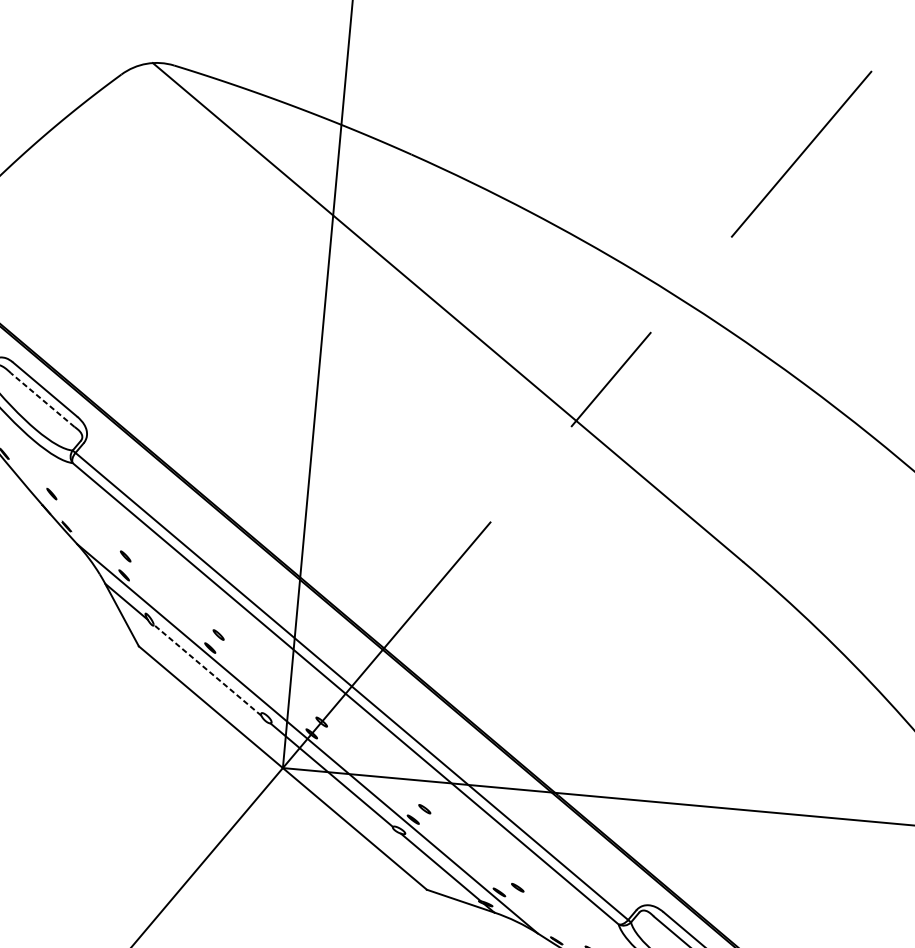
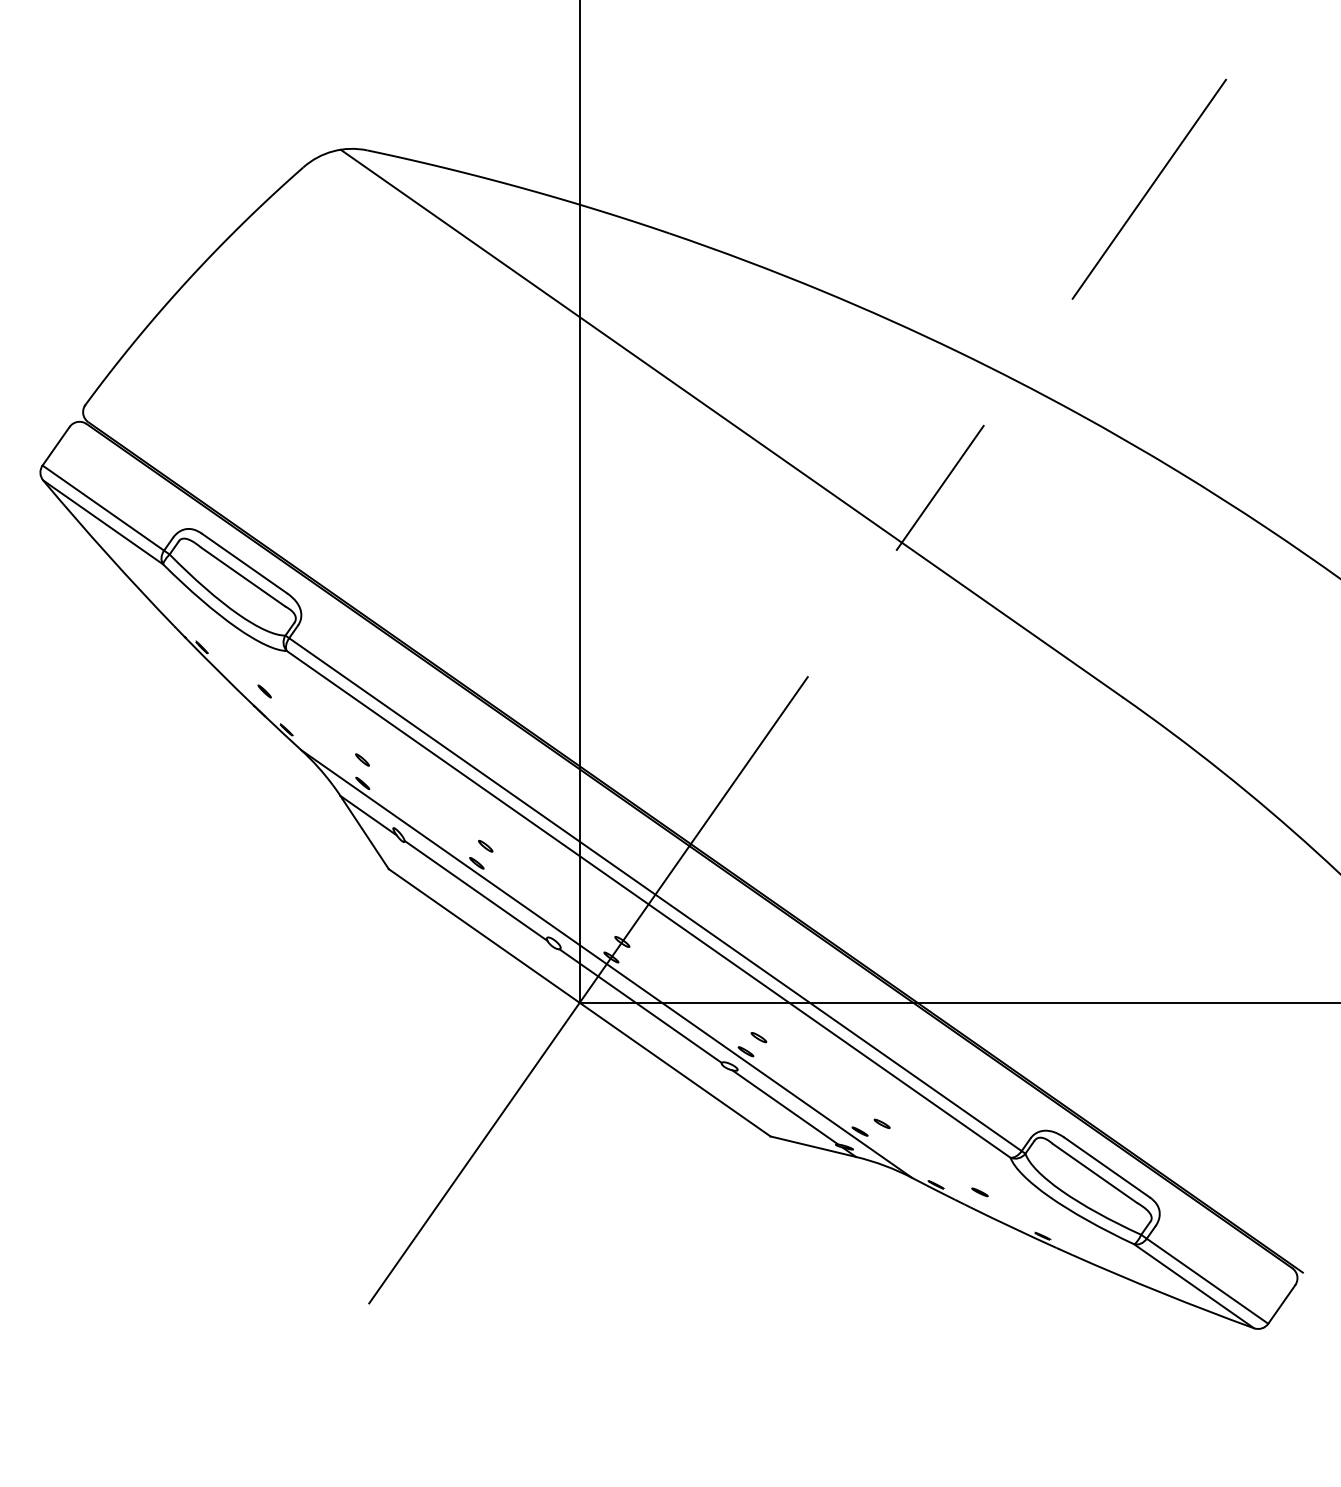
line: (42, 399) -> (242, 576), dashed -> solid
line: (207, 669) -> (475, 890), dashed -> solid

